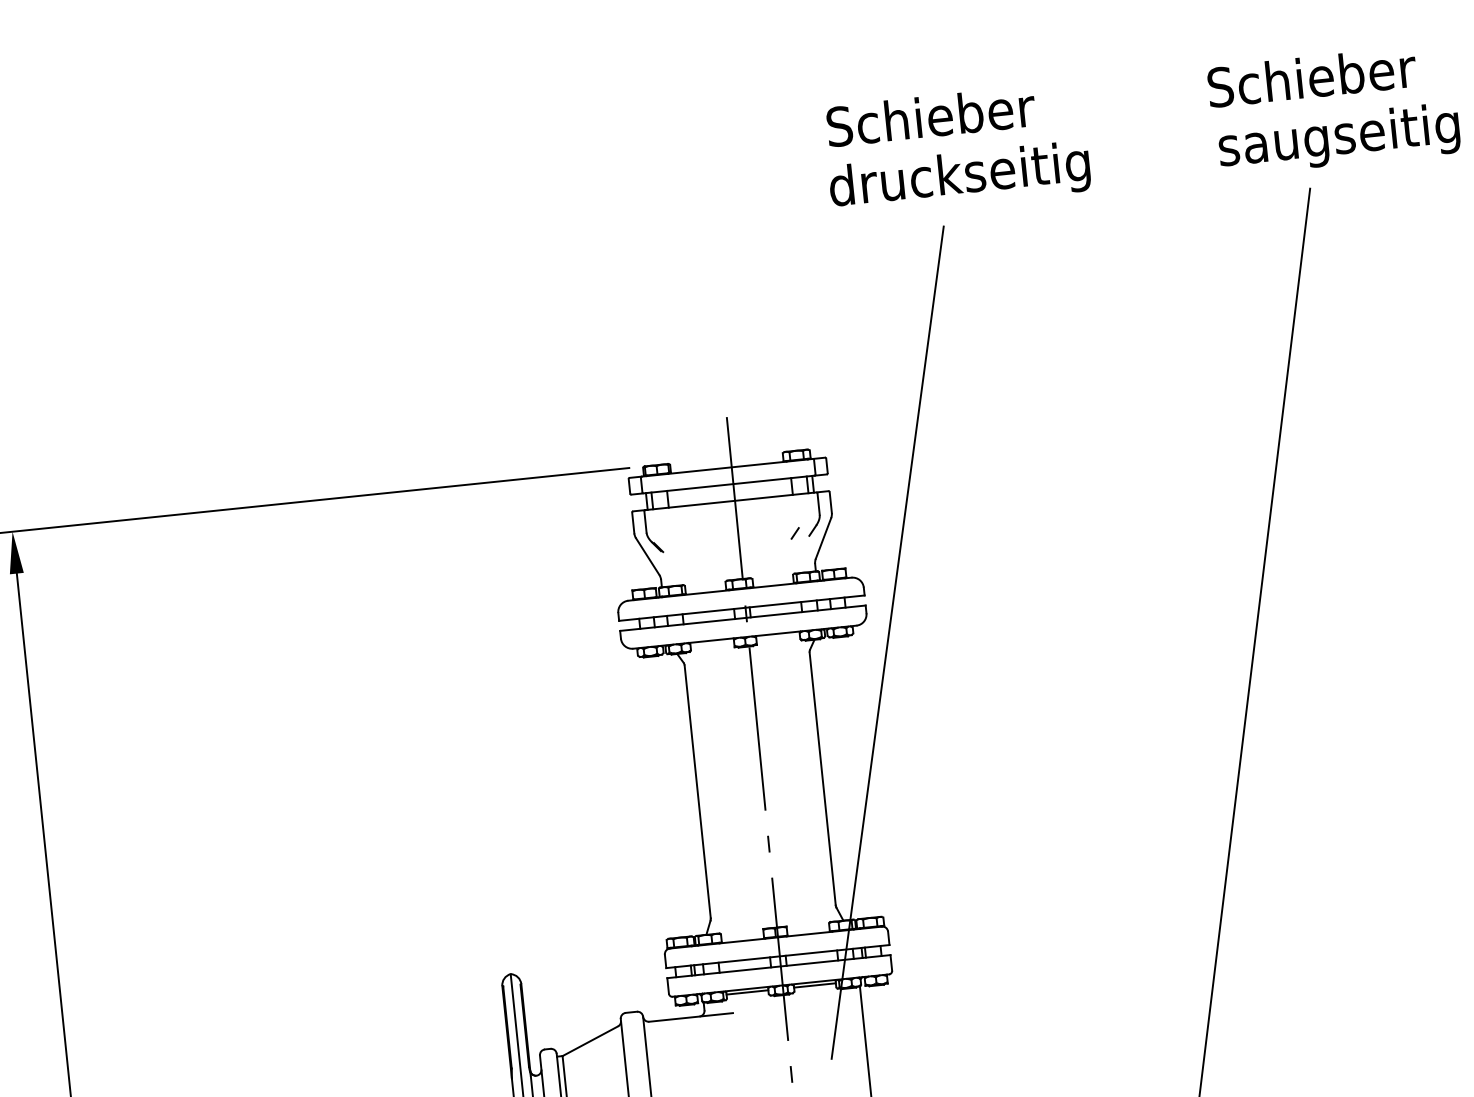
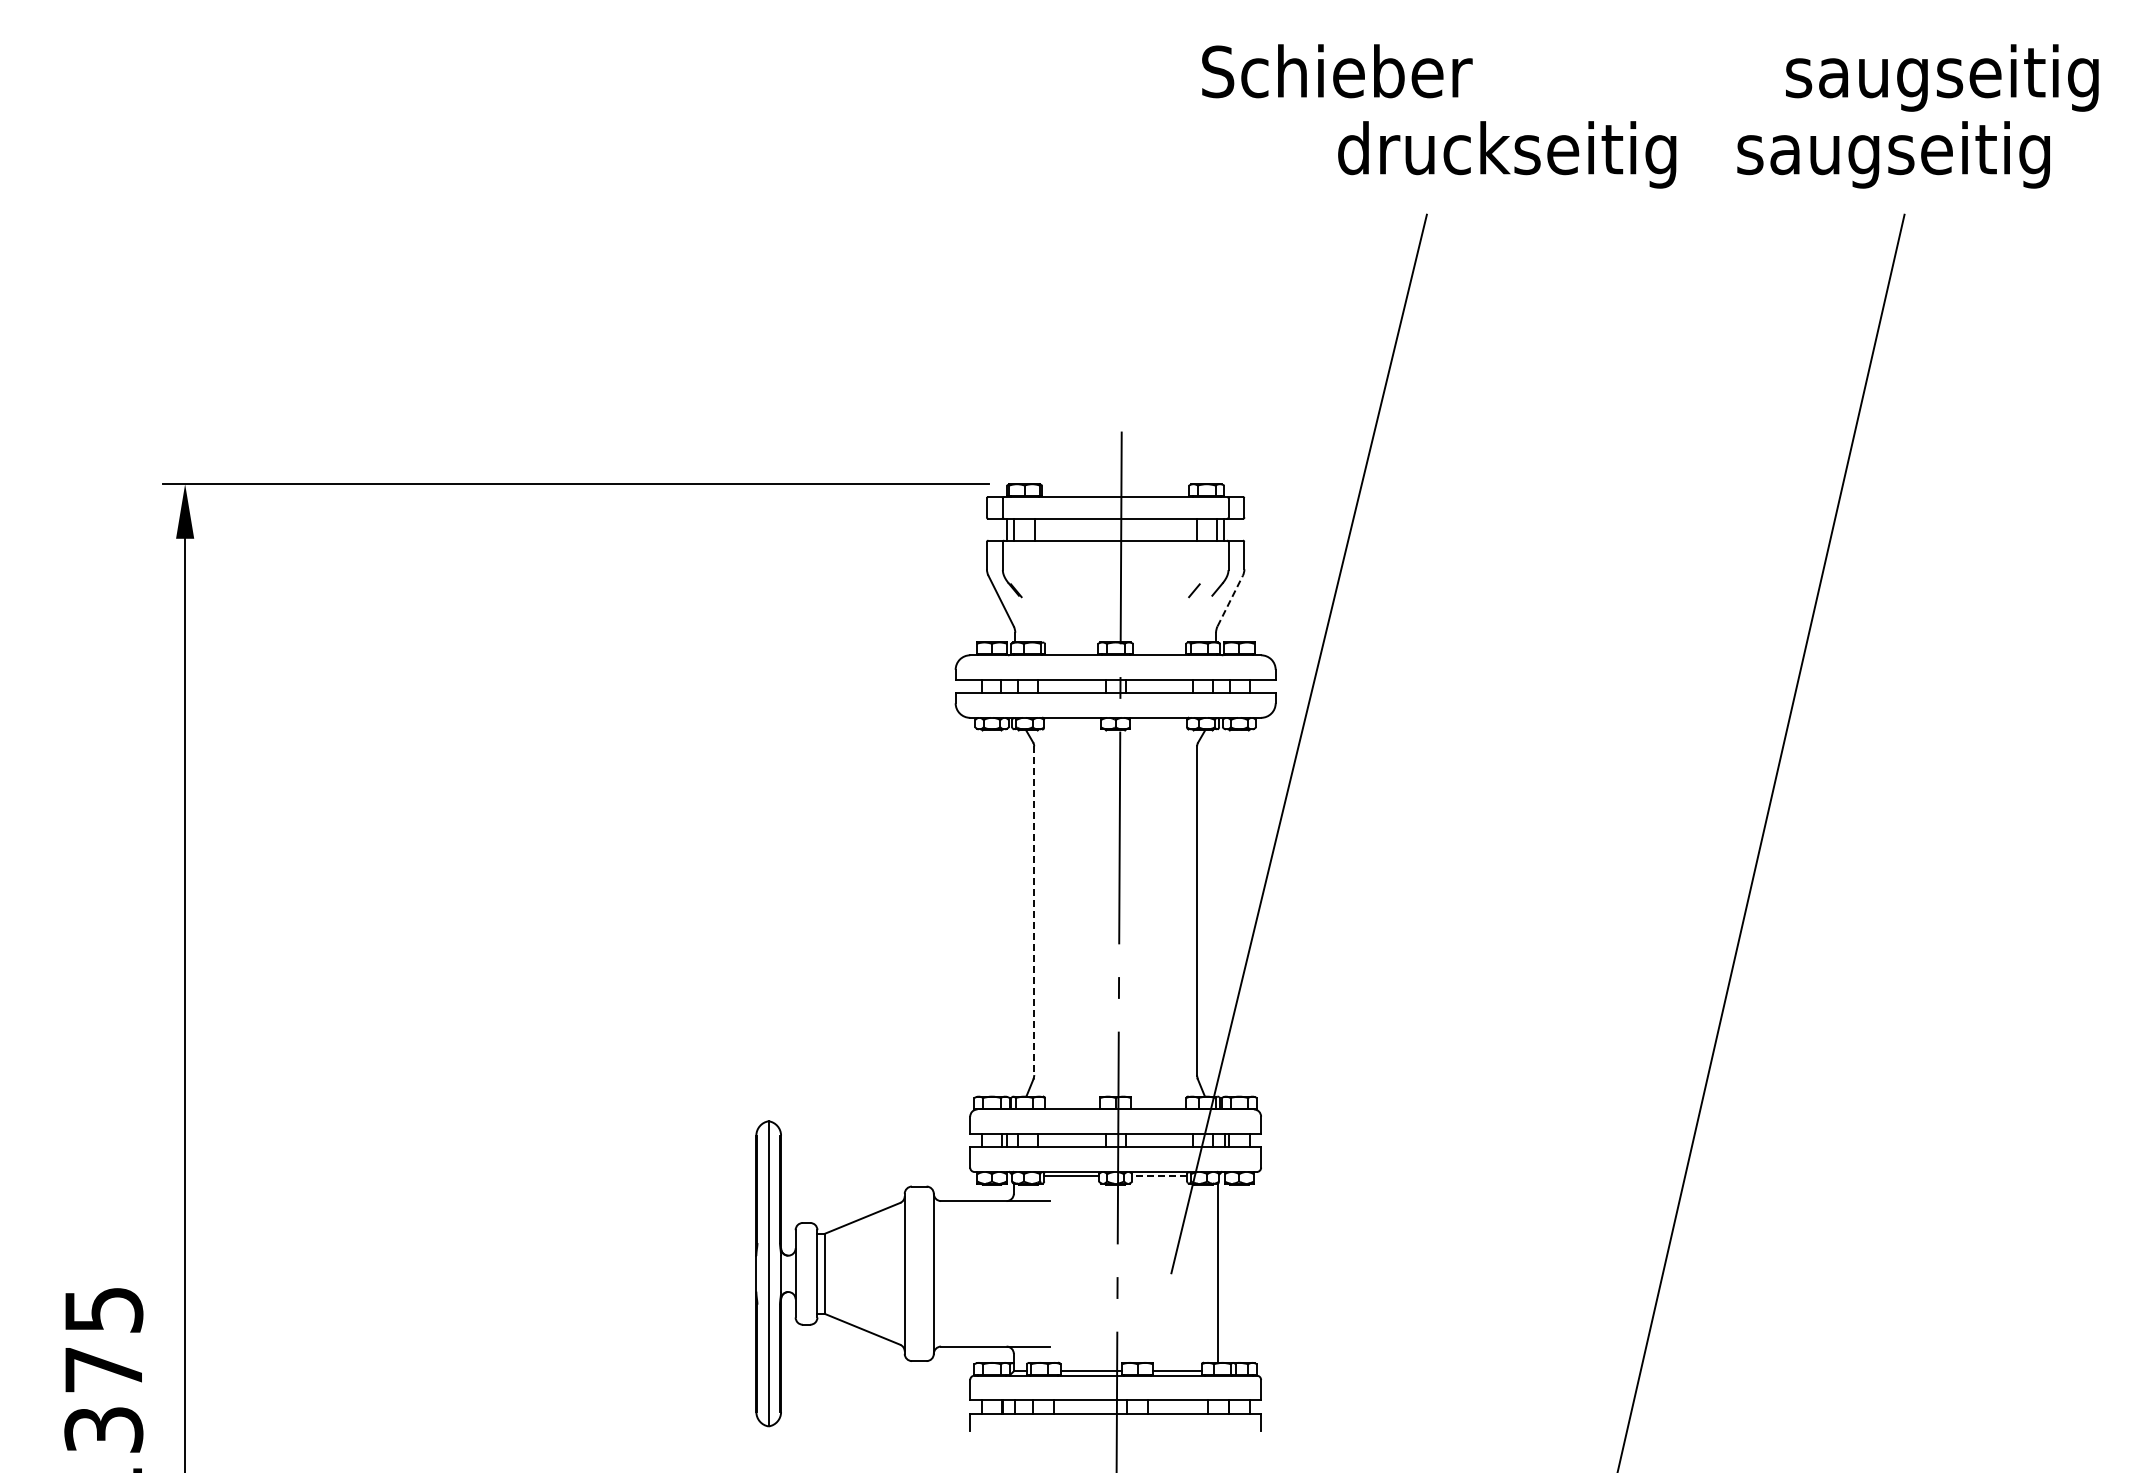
text: (1328, 80) -> (1942, 77), Schieber -> saugseitig
text: (931, 116) -> (1337, 71), moved
text: (1339, 139) -> (1893, 154), moved
text: (960, 178) -> (1507, 154), moved
line: (823, 538) -> (1230, 600), solid -> dashed
line: (697, 792) -> (1034, 911), solid -> dashed
line: (814, 985) -> (1159, 1176), solid -> dashed

